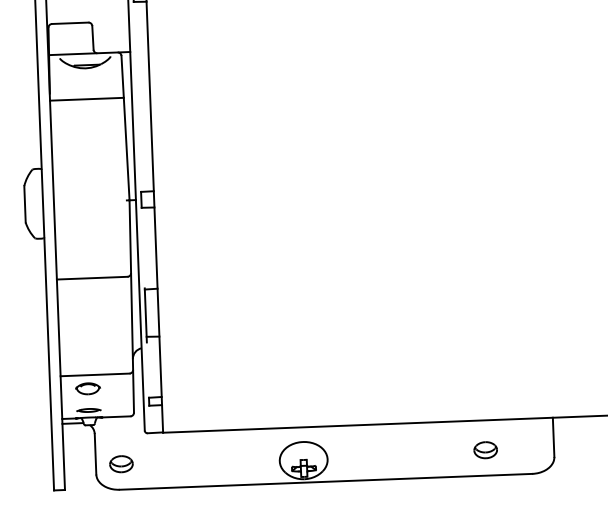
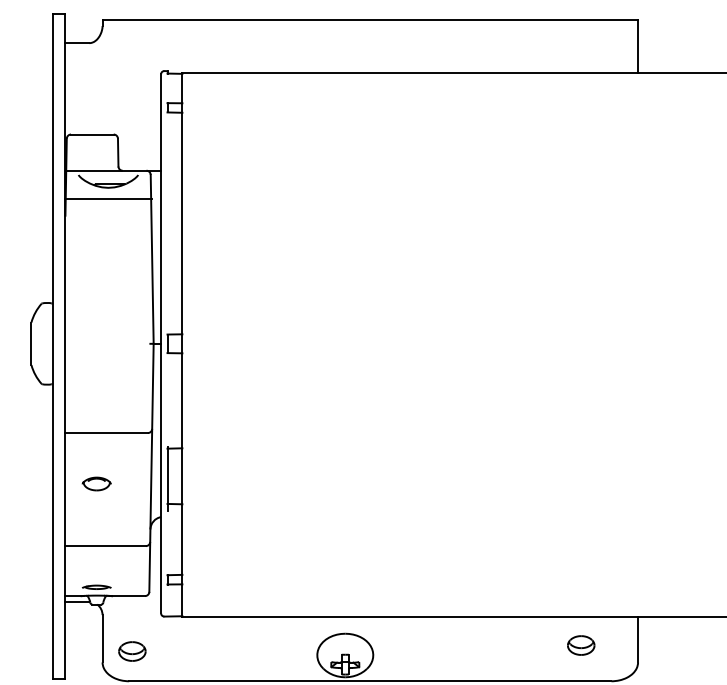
line: (86, 98) -> (108, 198), moved
part: (87, 388) -> (96, 483), moved
part: (485, 450) -> (581, 645), moved

